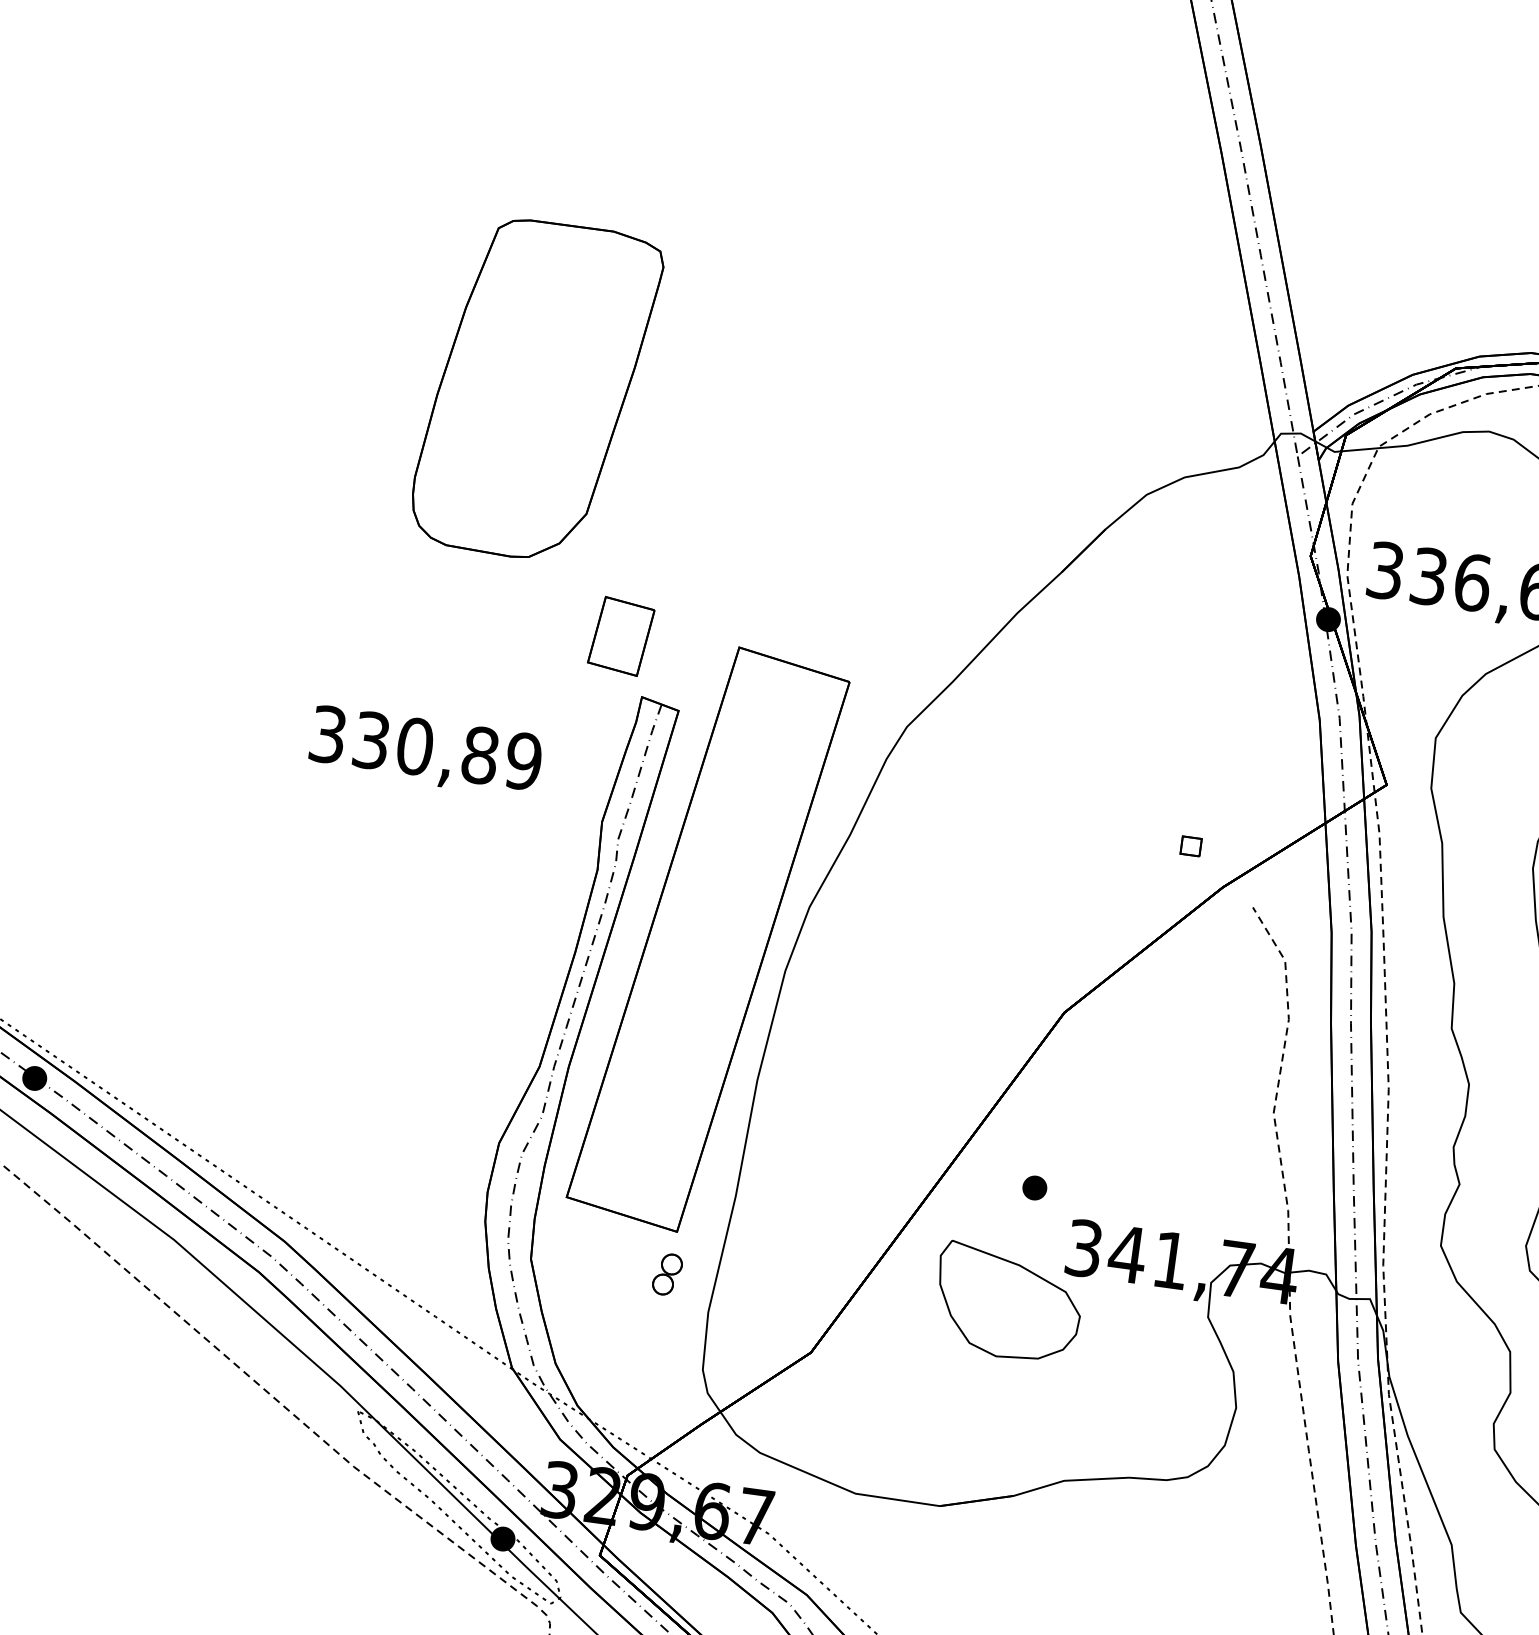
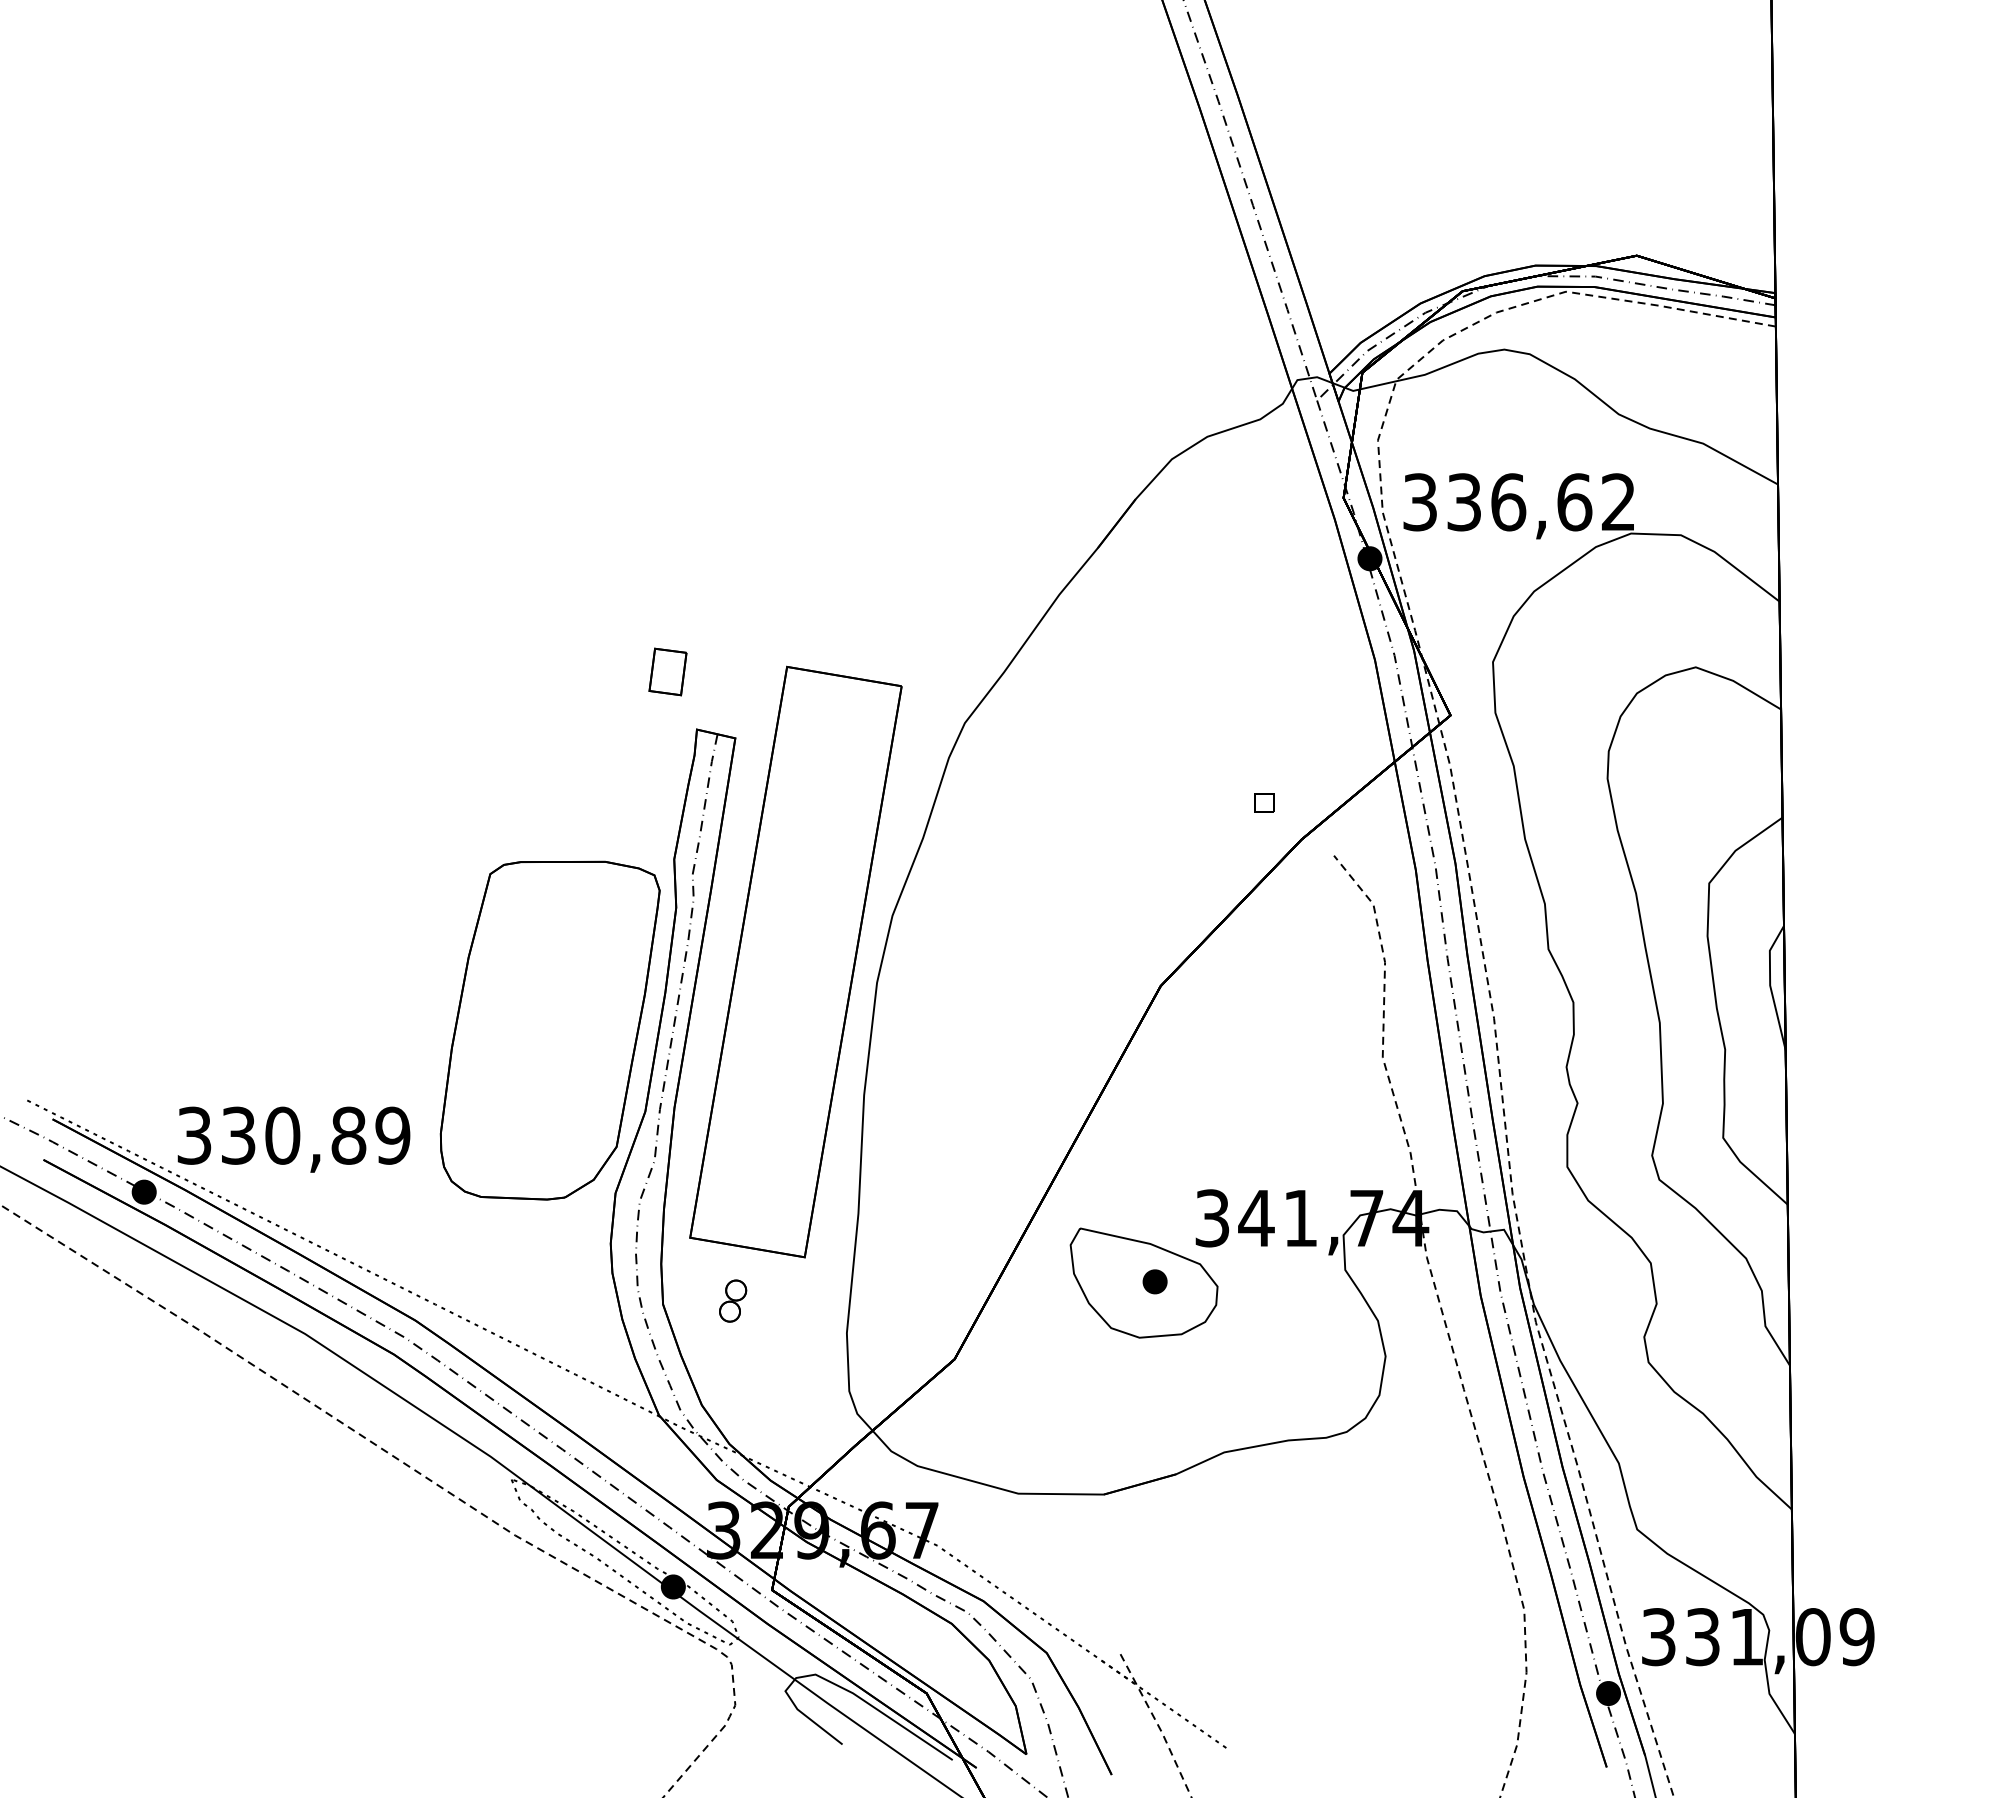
part: (535, 390) -> (549, 1030), moved
part: (620, 635) -> (667, 671), size x0.62
text: (425, 751) -> (293, 1139), moved
part: (1034, 1187) -> (1154, 1281), moved
part: (667, 1273) -> (733, 1300), moved

